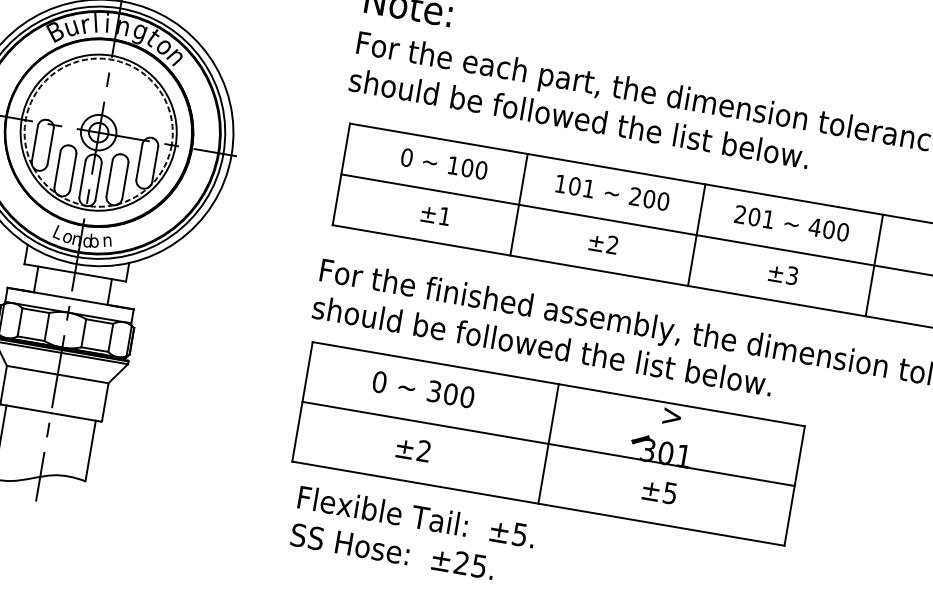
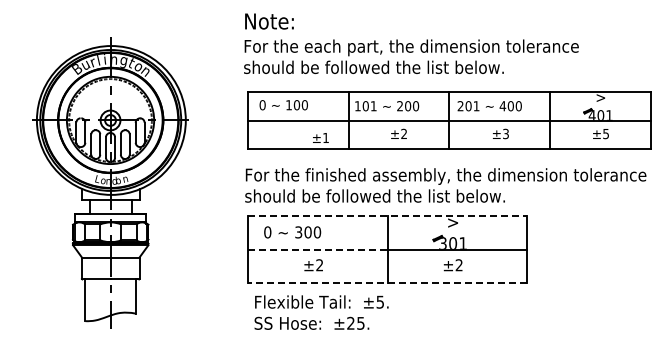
text: (443, 164) -> (283, 105), moved
text: (613, 193) -> (387, 106), moved
text: (435, 213) -> (320, 137), moved
text: (791, 223) -> (489, 106), moved
line: (560, 384) -> (388, 215), solid -> dashed
text: (423, 389) -> (292, 232), moved
line: (424, 422) -> (317, 249), solid -> dashed
text: (668, 493) -> (458, 265), ±5 -> ±2
line: (538, 503) -> (387, 283), solid -> dashed

